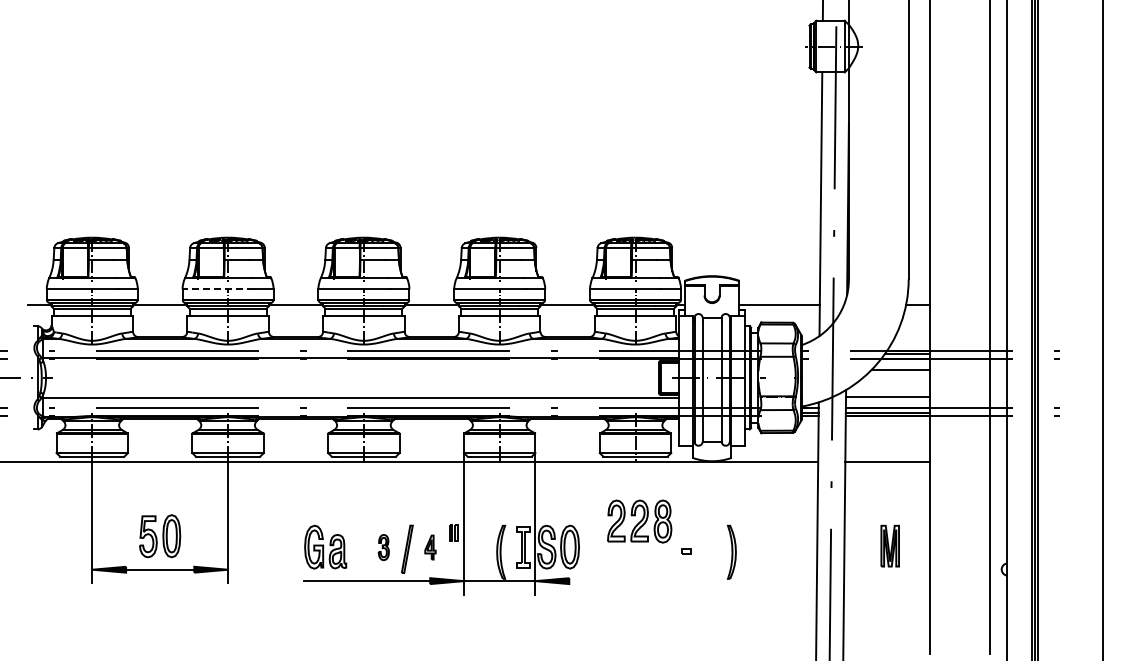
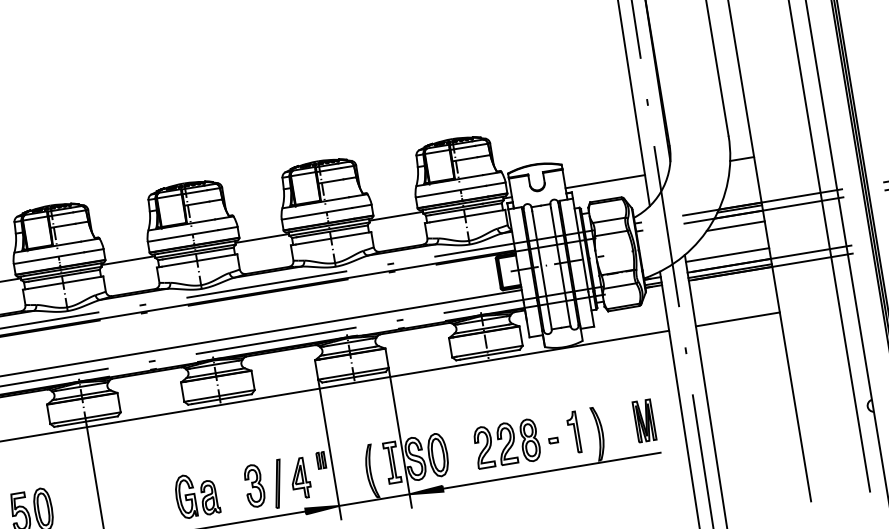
line: (218, 289) -> (49, 258), dashed -> solid
part: (639, 521) -> (506, 444), moved
part: (889, 545) -> (643, 420), moved
part: (707, 546) -> (573, 432), added
part: (383, 547) -> (254, 485), size x1.67
part: (430, 547) -> (300, 478), size x1.67
line: (679, 581) -> (551, 471), added

